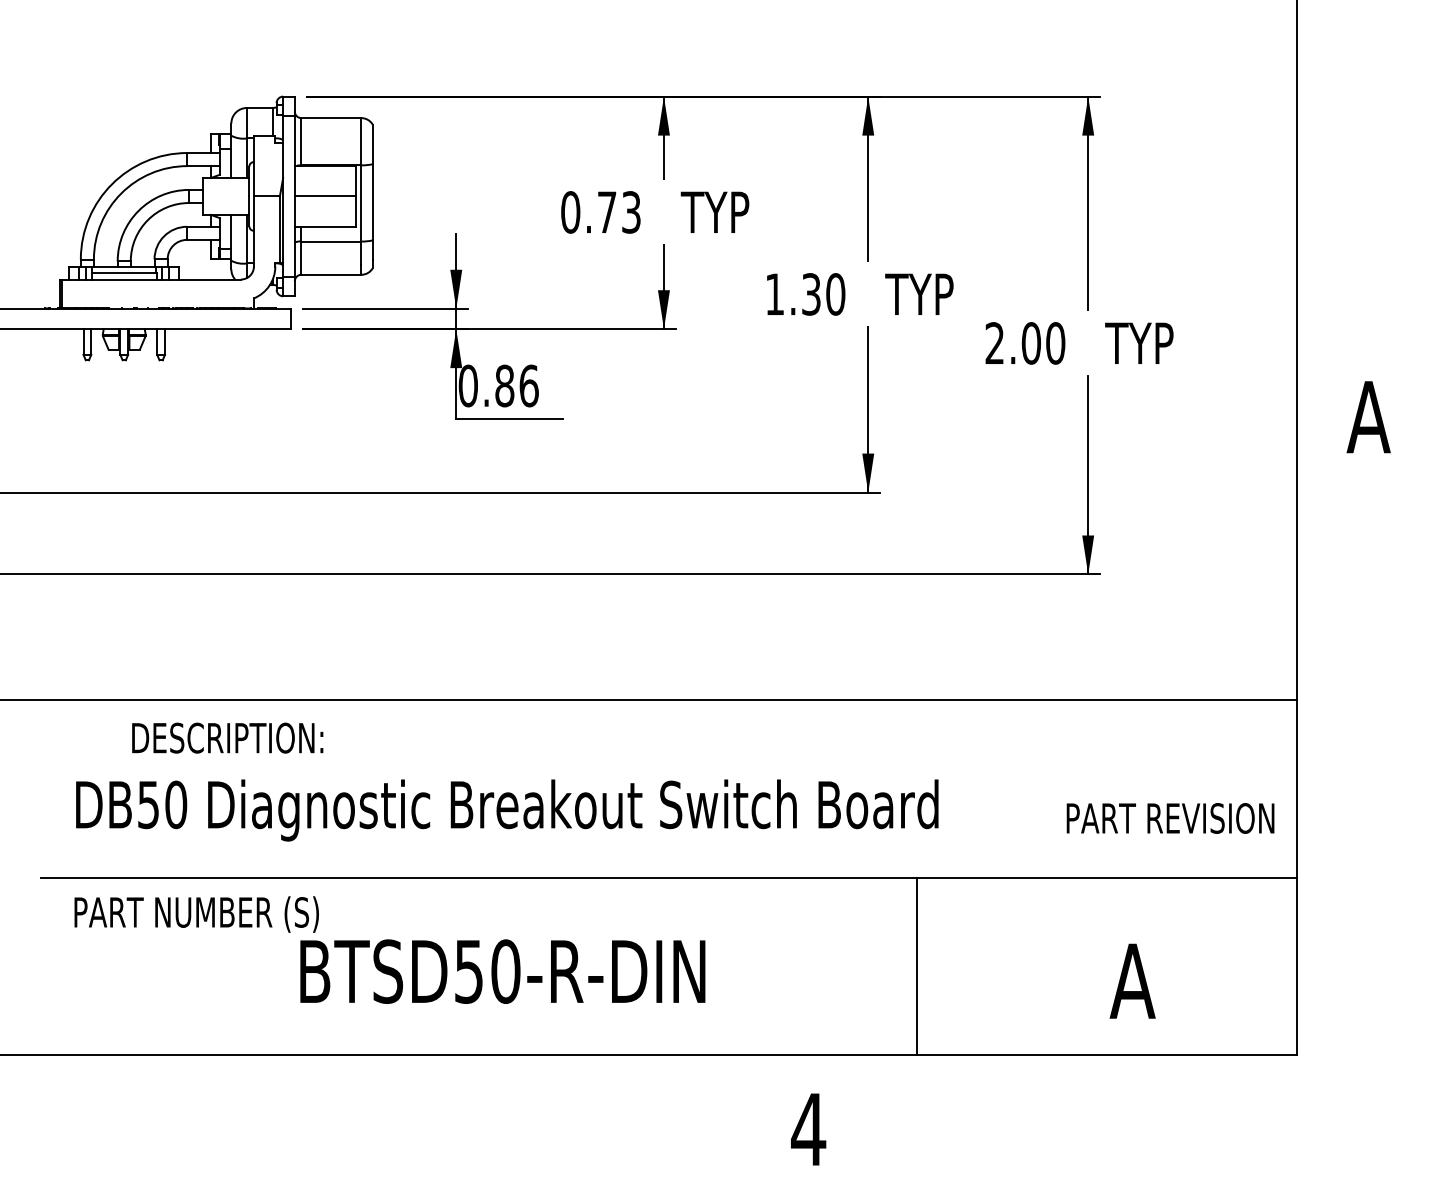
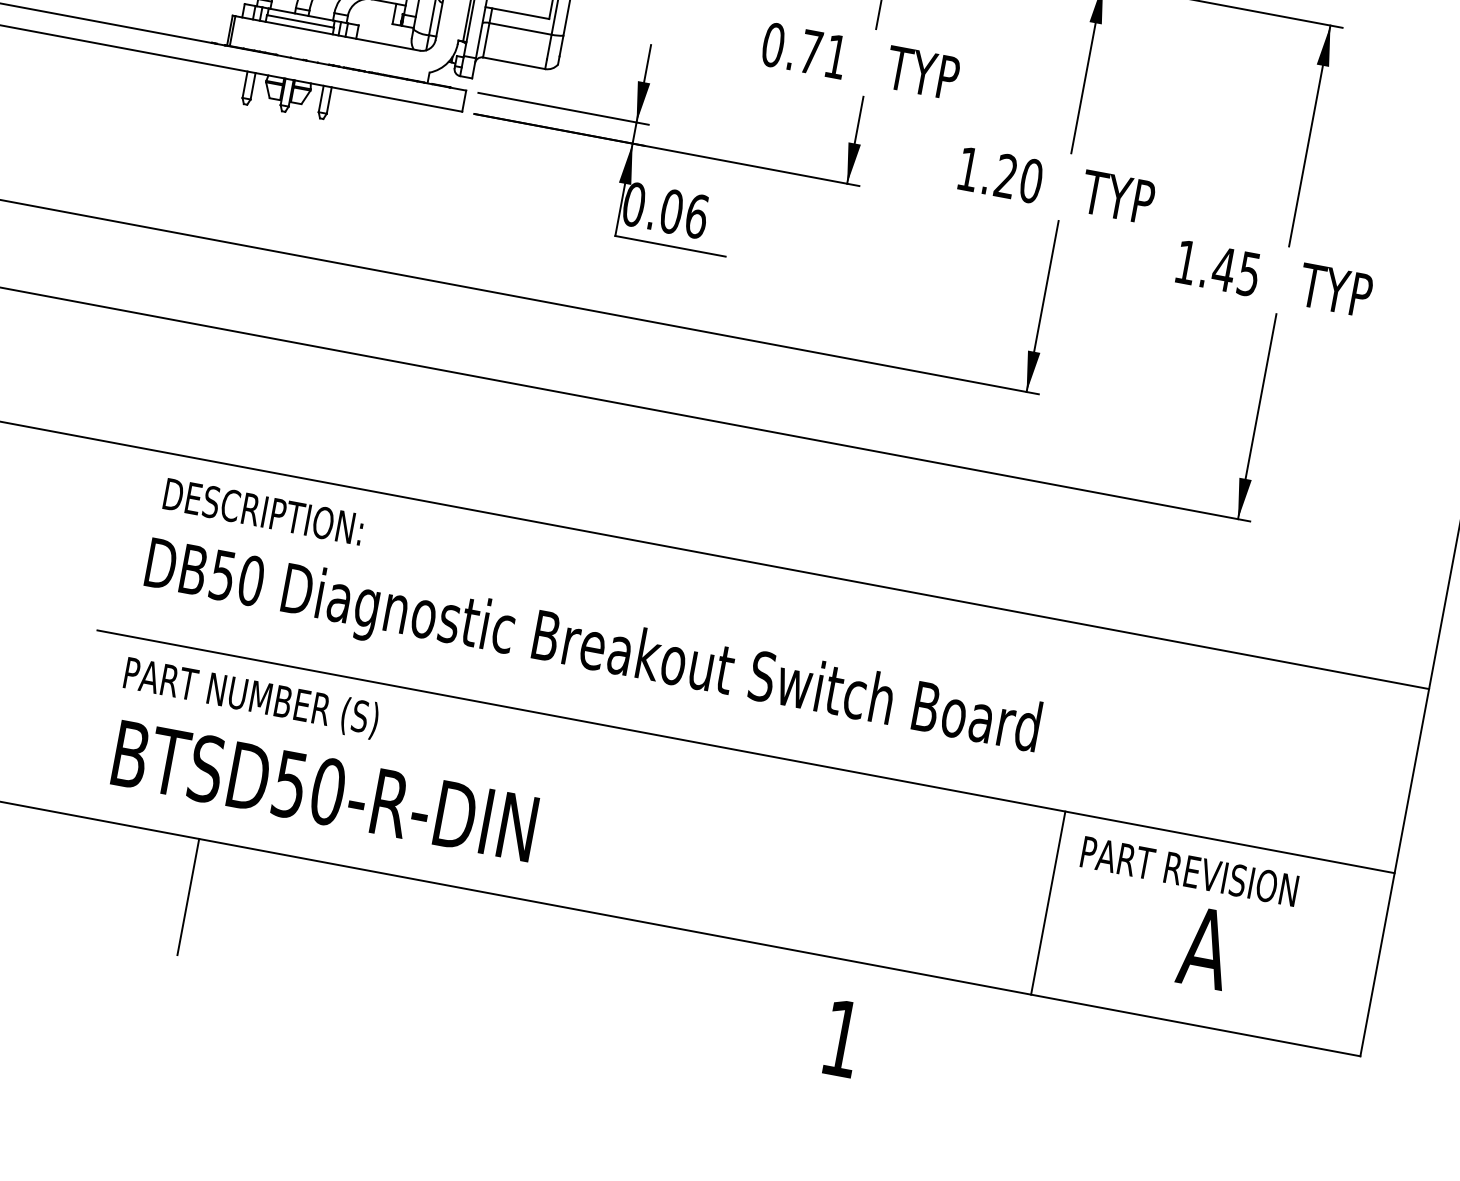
text: (631, 212) -> (836, 56), 0.73 -> 0.71
text: (811, 294) -> (1006, 176), 1.30 -> 1.20
text: (1025, 343) -> (1217, 268), 2.00 -> 1.45
text: (504, 386) -> (671, 212), 0.86 -> 0.06
text: (227, 737) -> (263, 511), moved
text: (1170, 818) -> (1189, 871), moved
line: (916, 966) -> (1047, 902), moved
text: (502, 971) -> (324, 790), moved
line: (172, 1111) -> (188, 896), added
text: (808, 1129) -> (841, 1038), 4 -> 1

